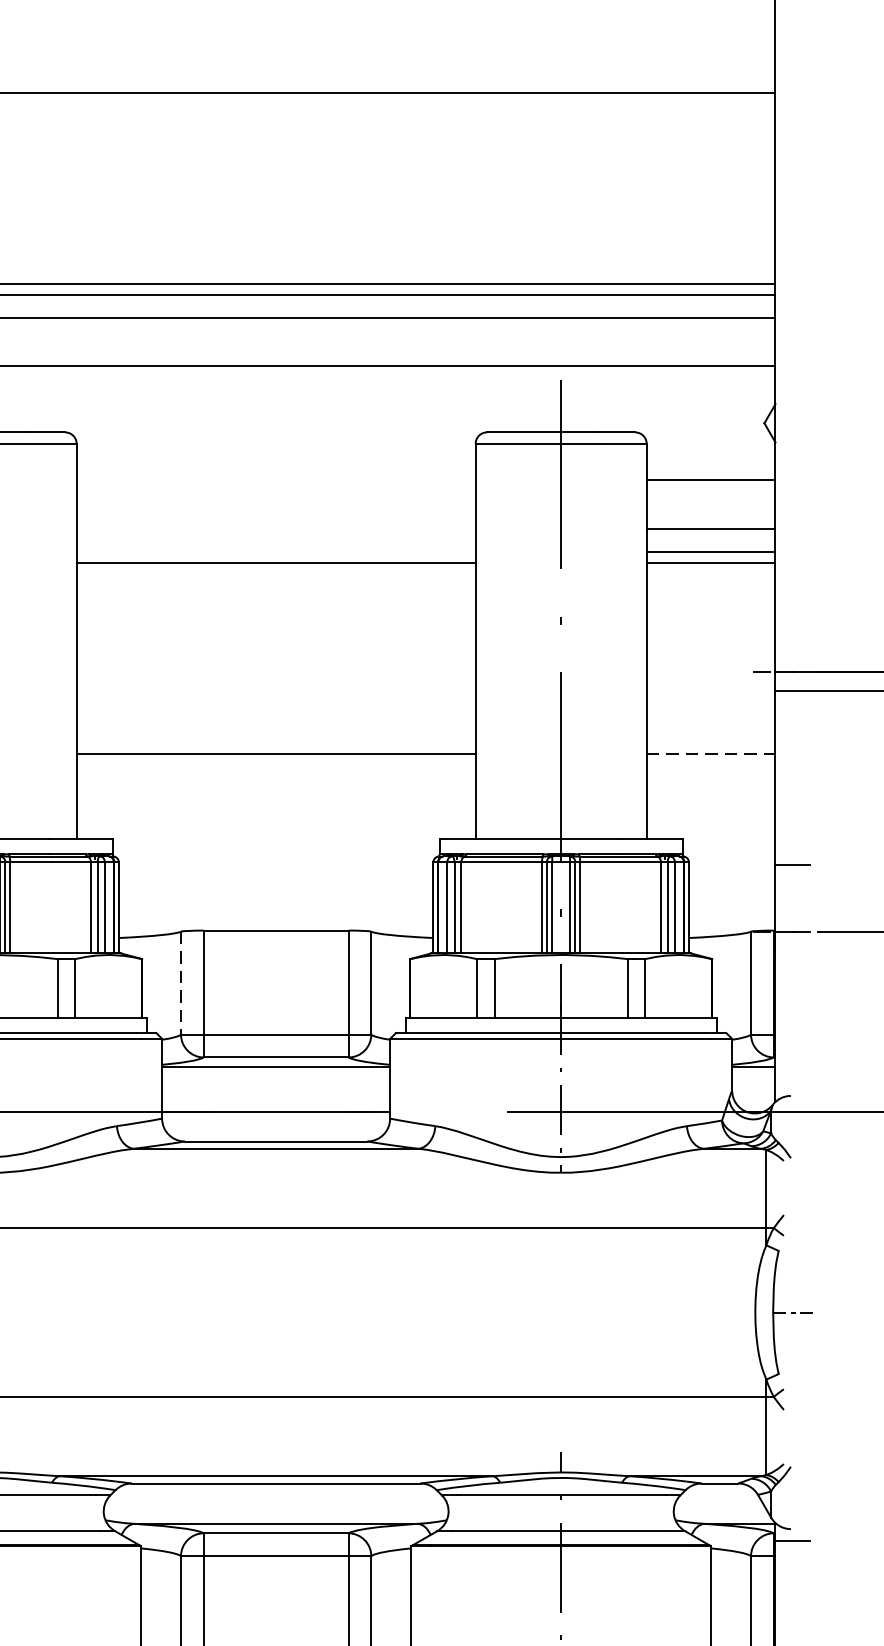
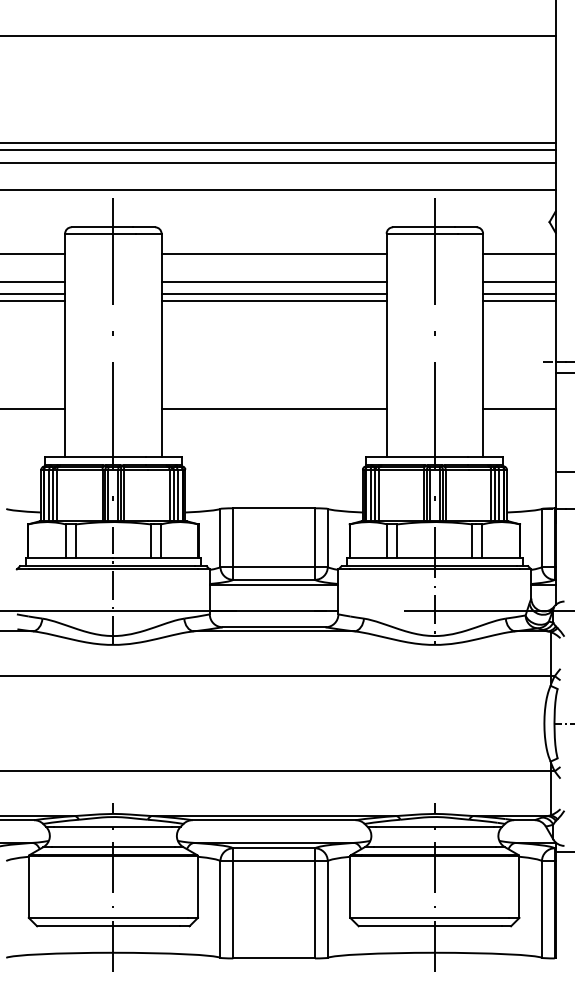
line: (275, 480) -> (273, 254), added
line: (275, 528) -> (273, 281), added
line: (275, 551) -> (273, 294), added
line: (711, 753) -> (519, 408), dashed -> solid
line: (181, 984) -> (220, 538), dashed -> solid

